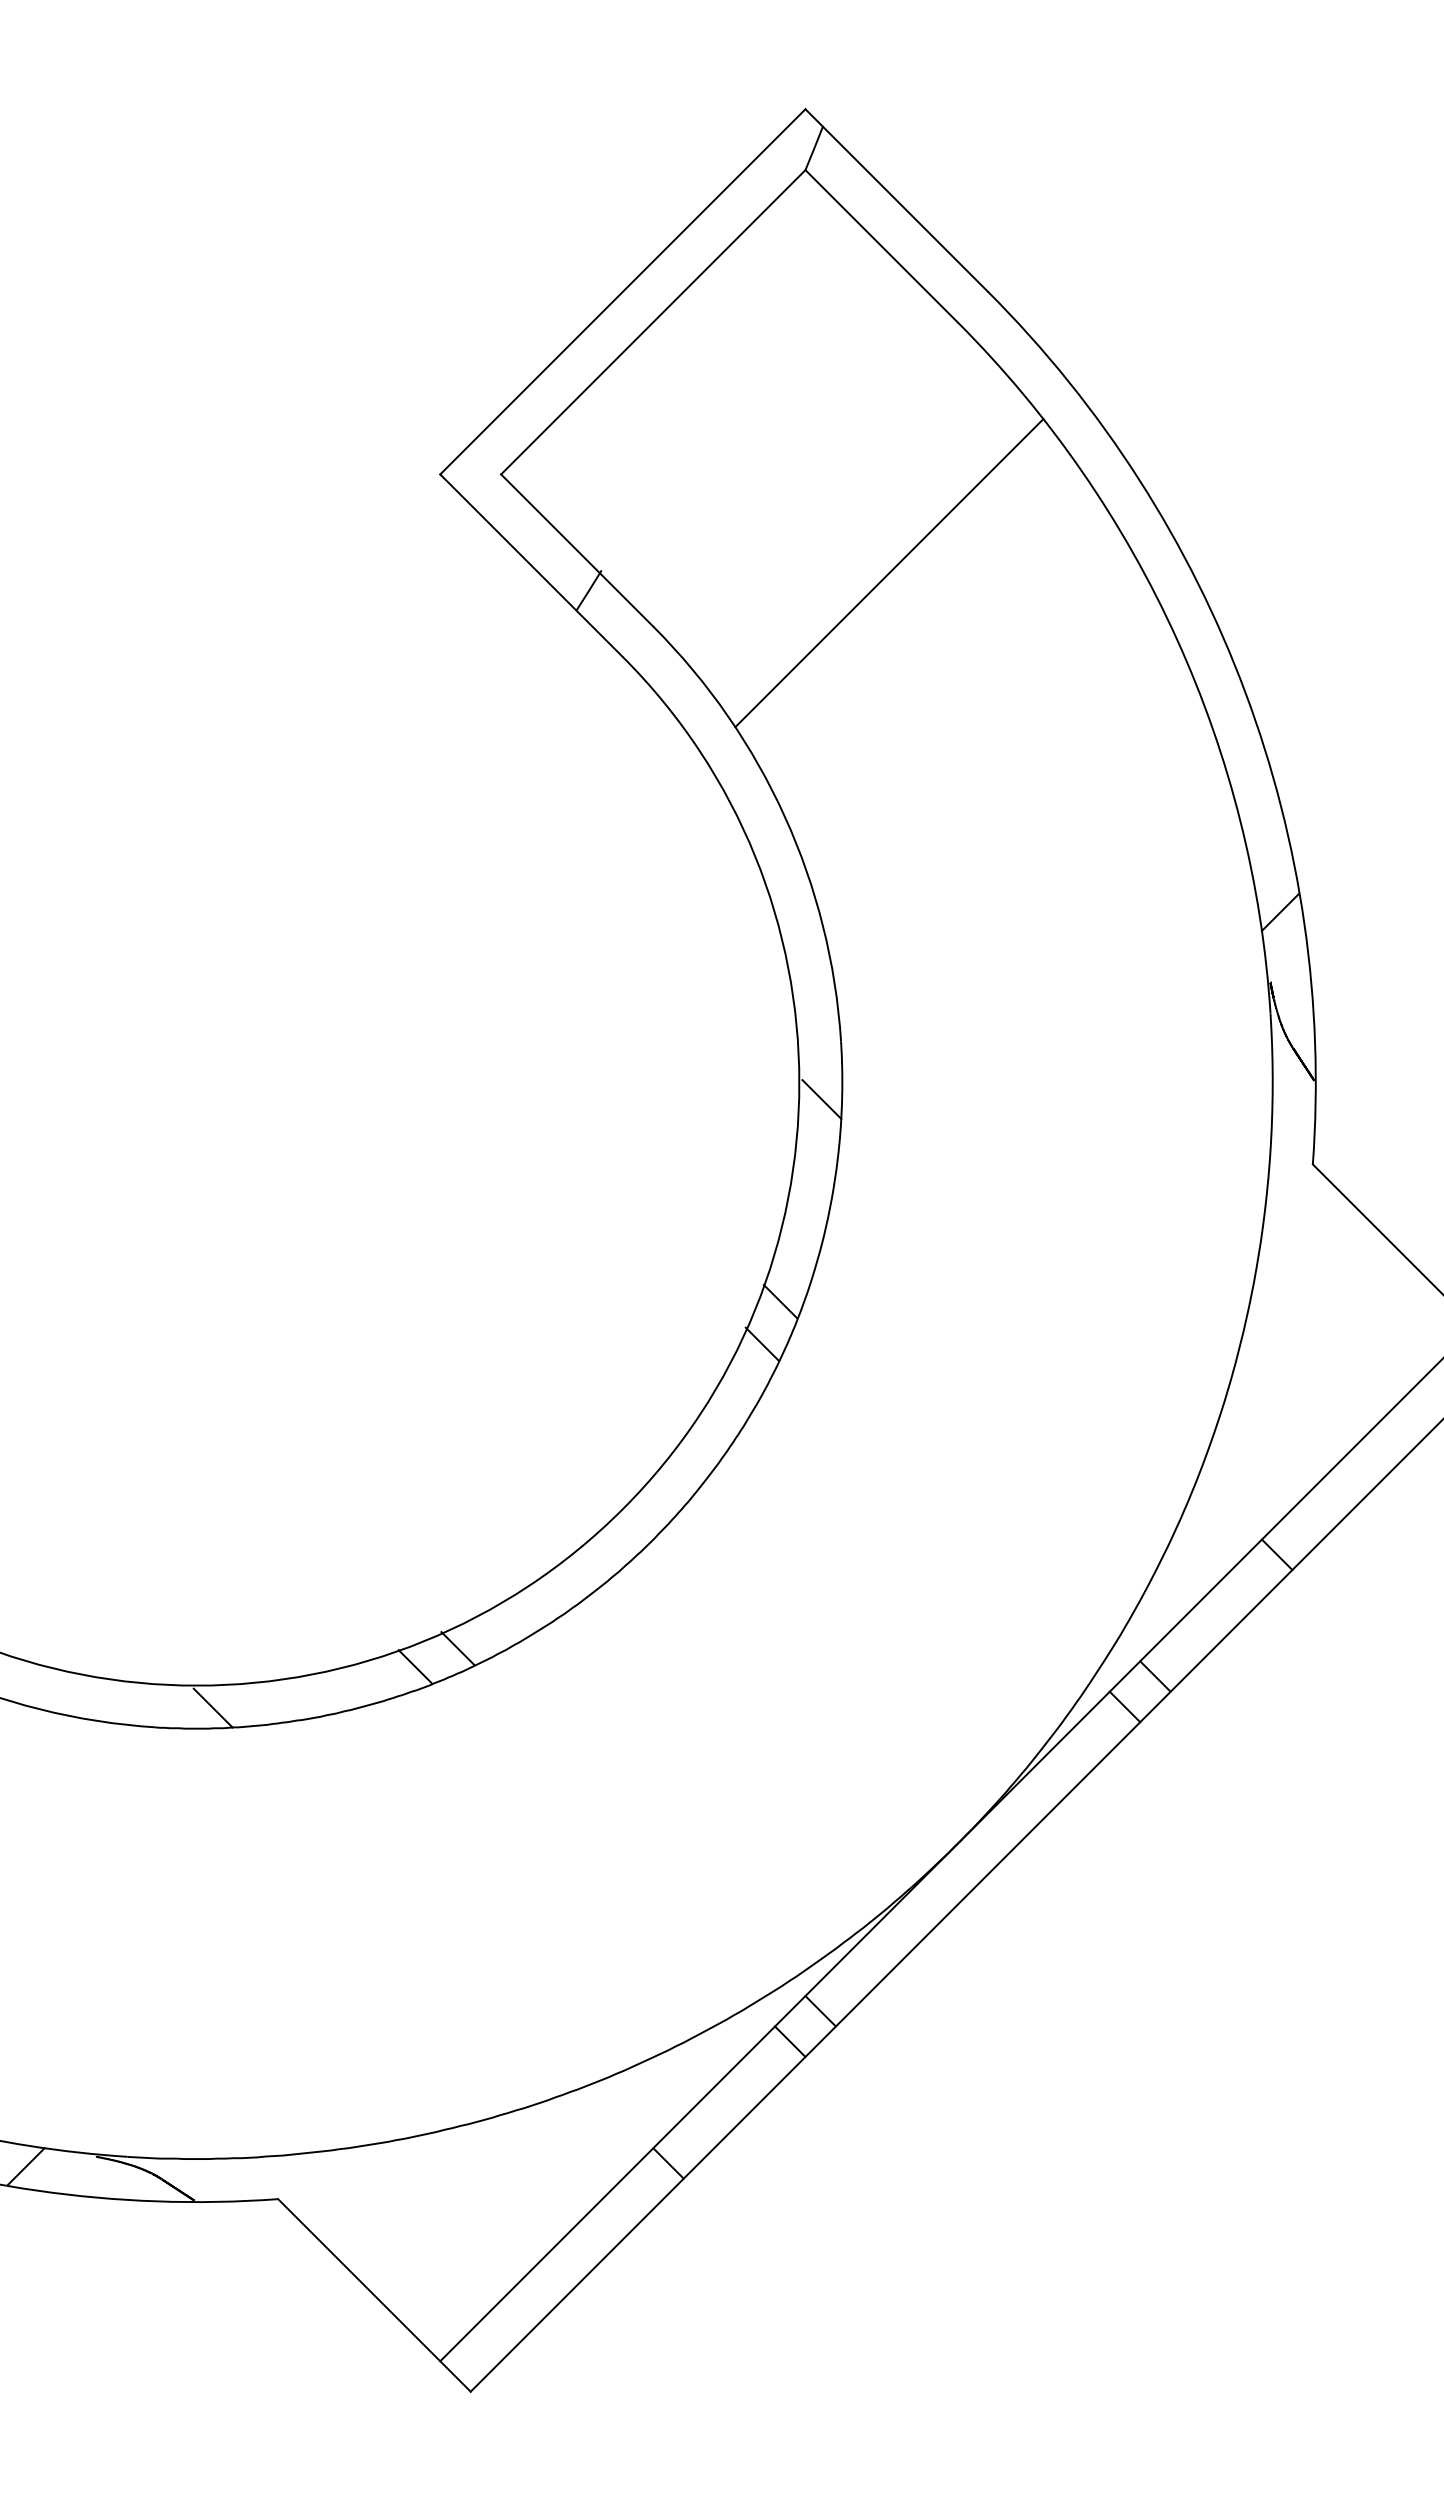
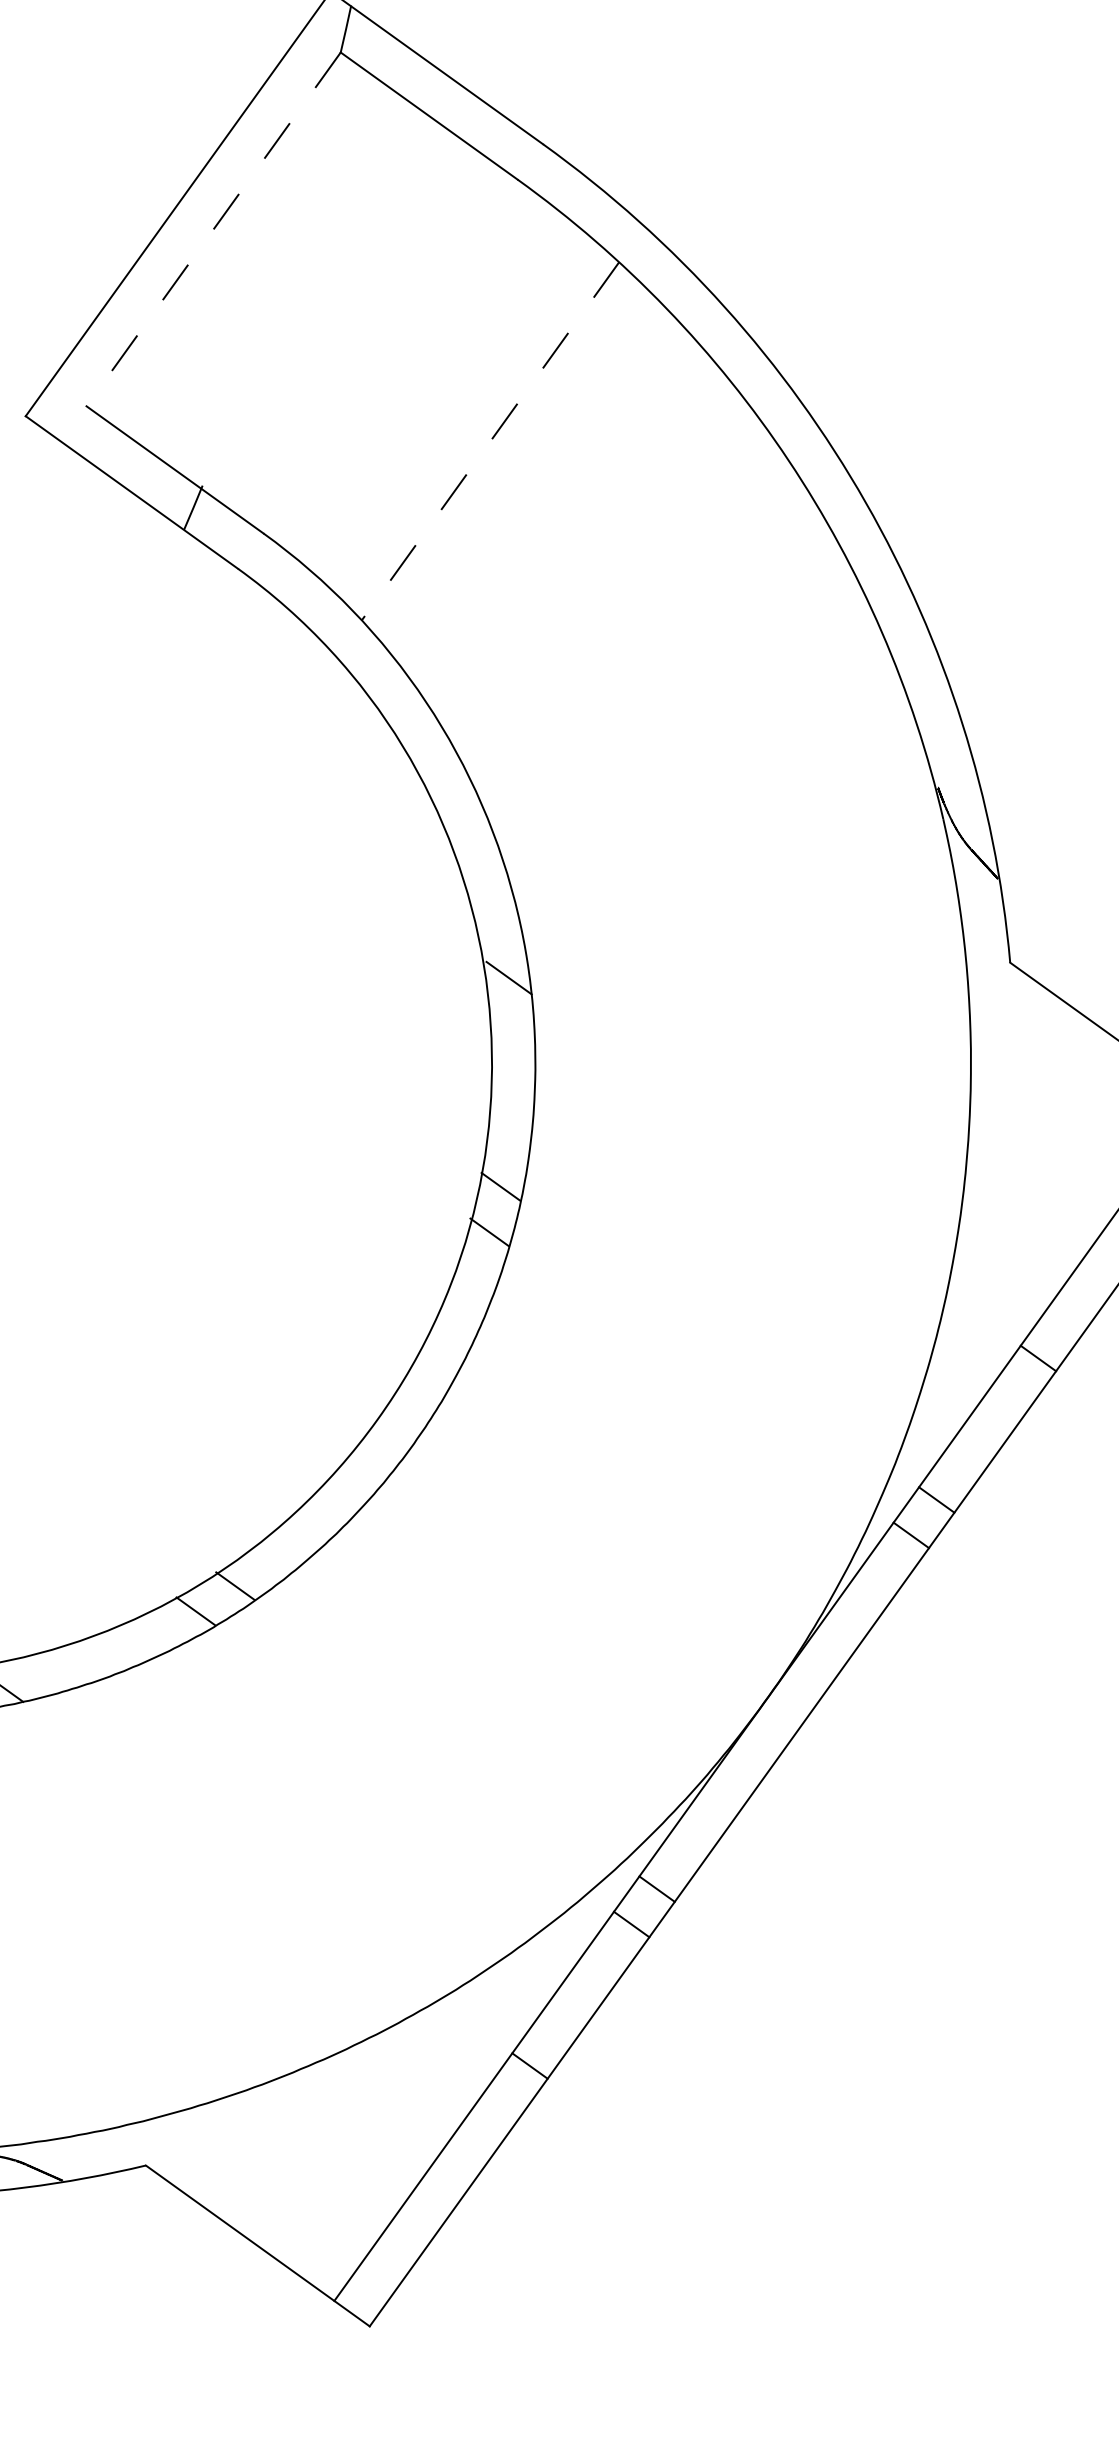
line: (652, 322) -> (212, 229), solid -> dashed
line: (889, 573) -> (490, 441), solid -> dashed
line: (1279, 912) -> (935, 716), removed

